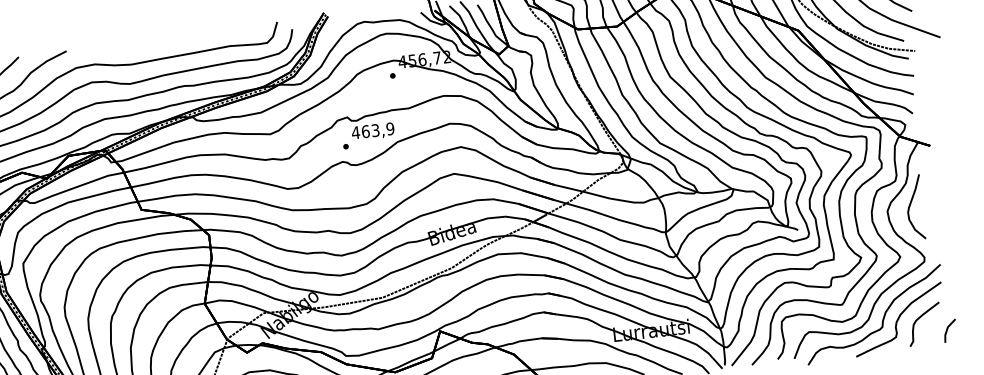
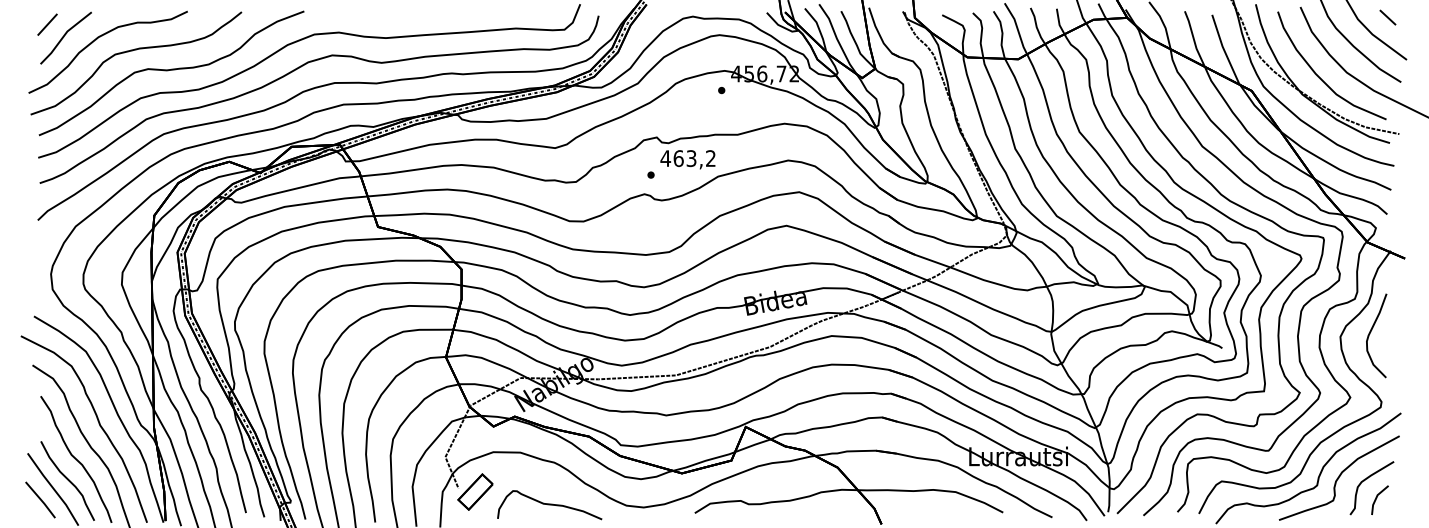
text: (390, 128) -> (710, 158), 463,9 -> 463,2
line: (948, 329) -> (1377, 498), moved

